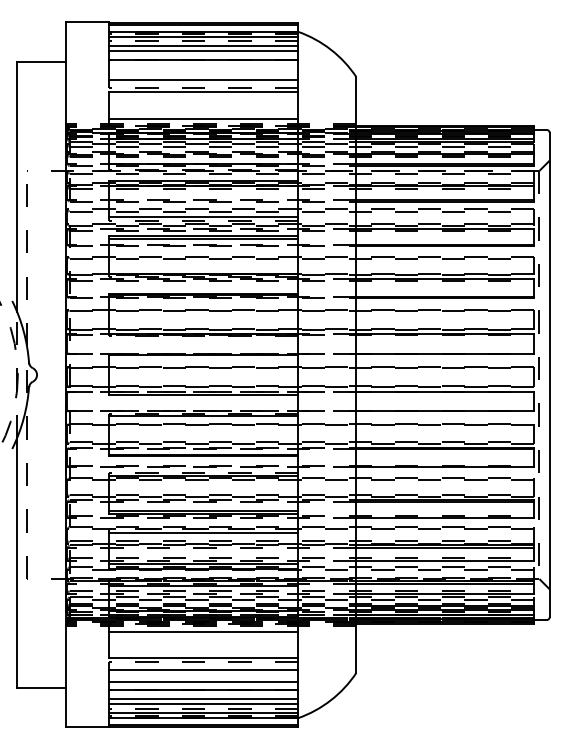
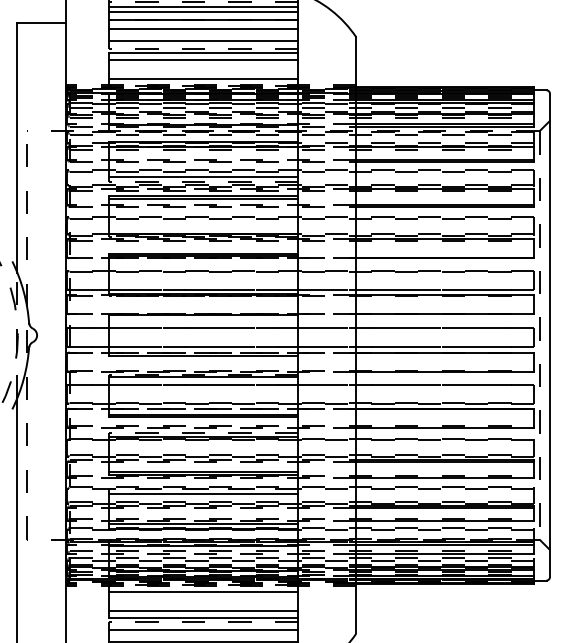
line: (203, 68) -> (203, 28), added
line: (203, 99) -> (203, 59), added
line: (203, 650) -> (203, 610), added

